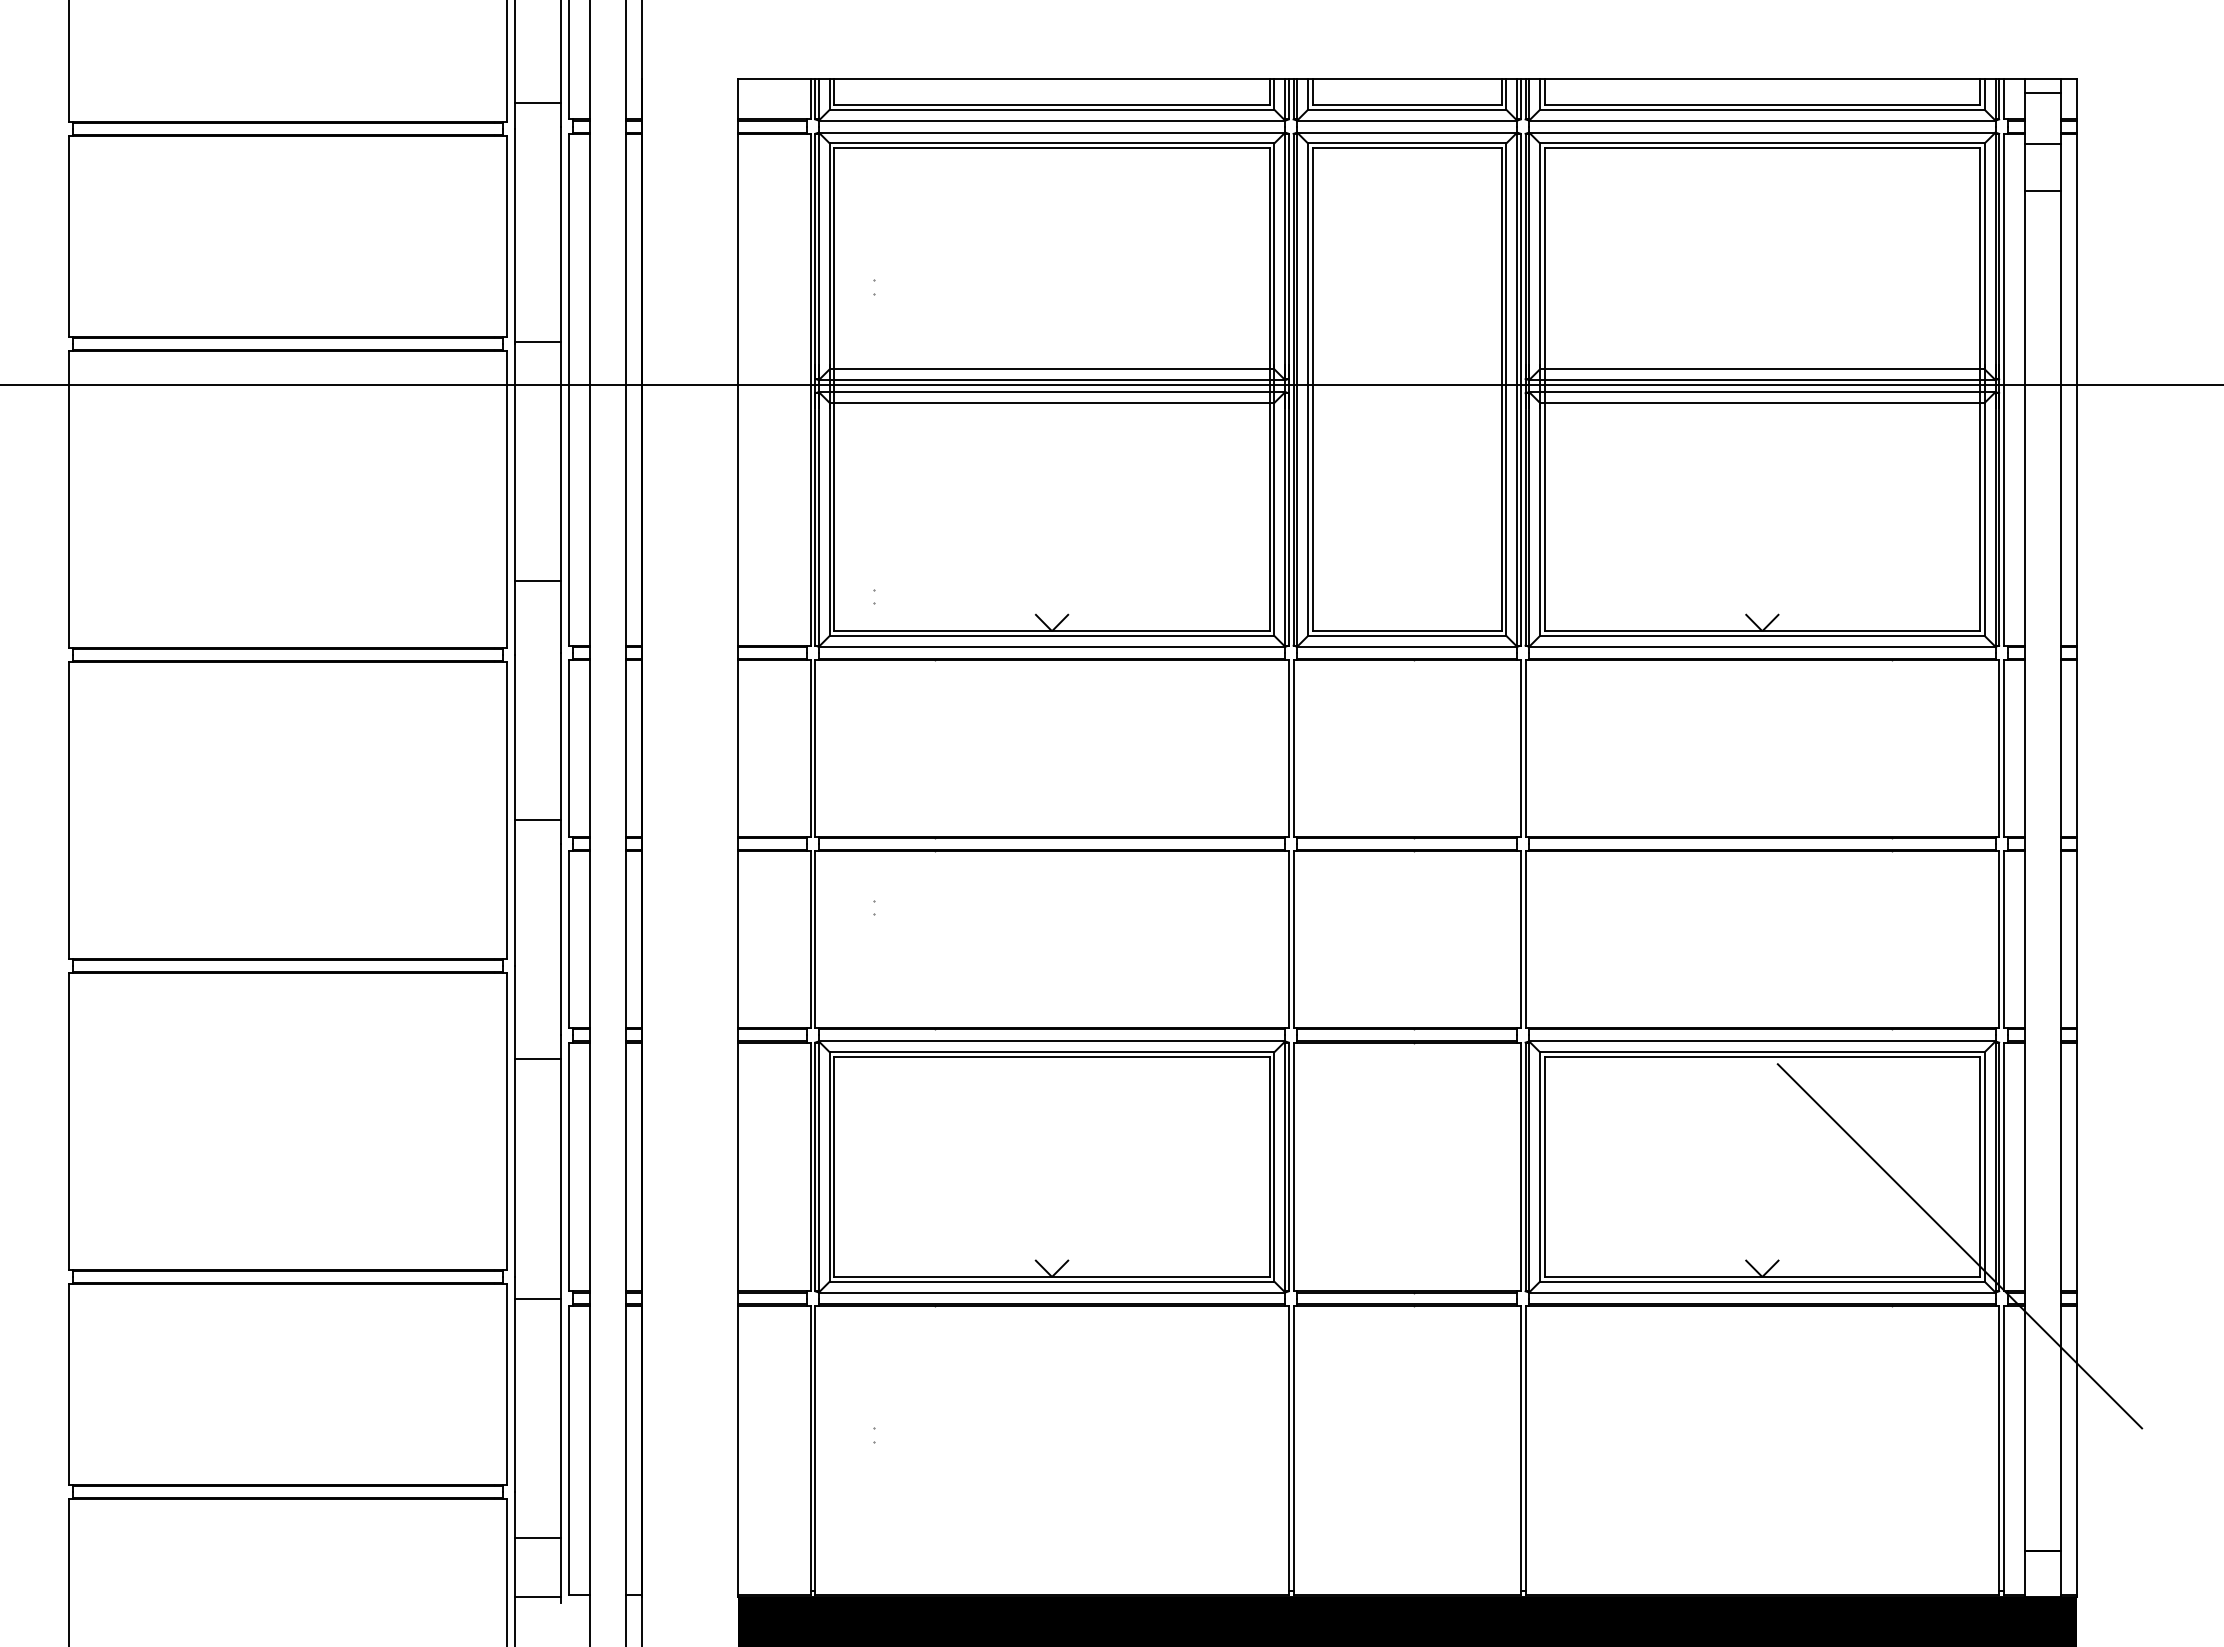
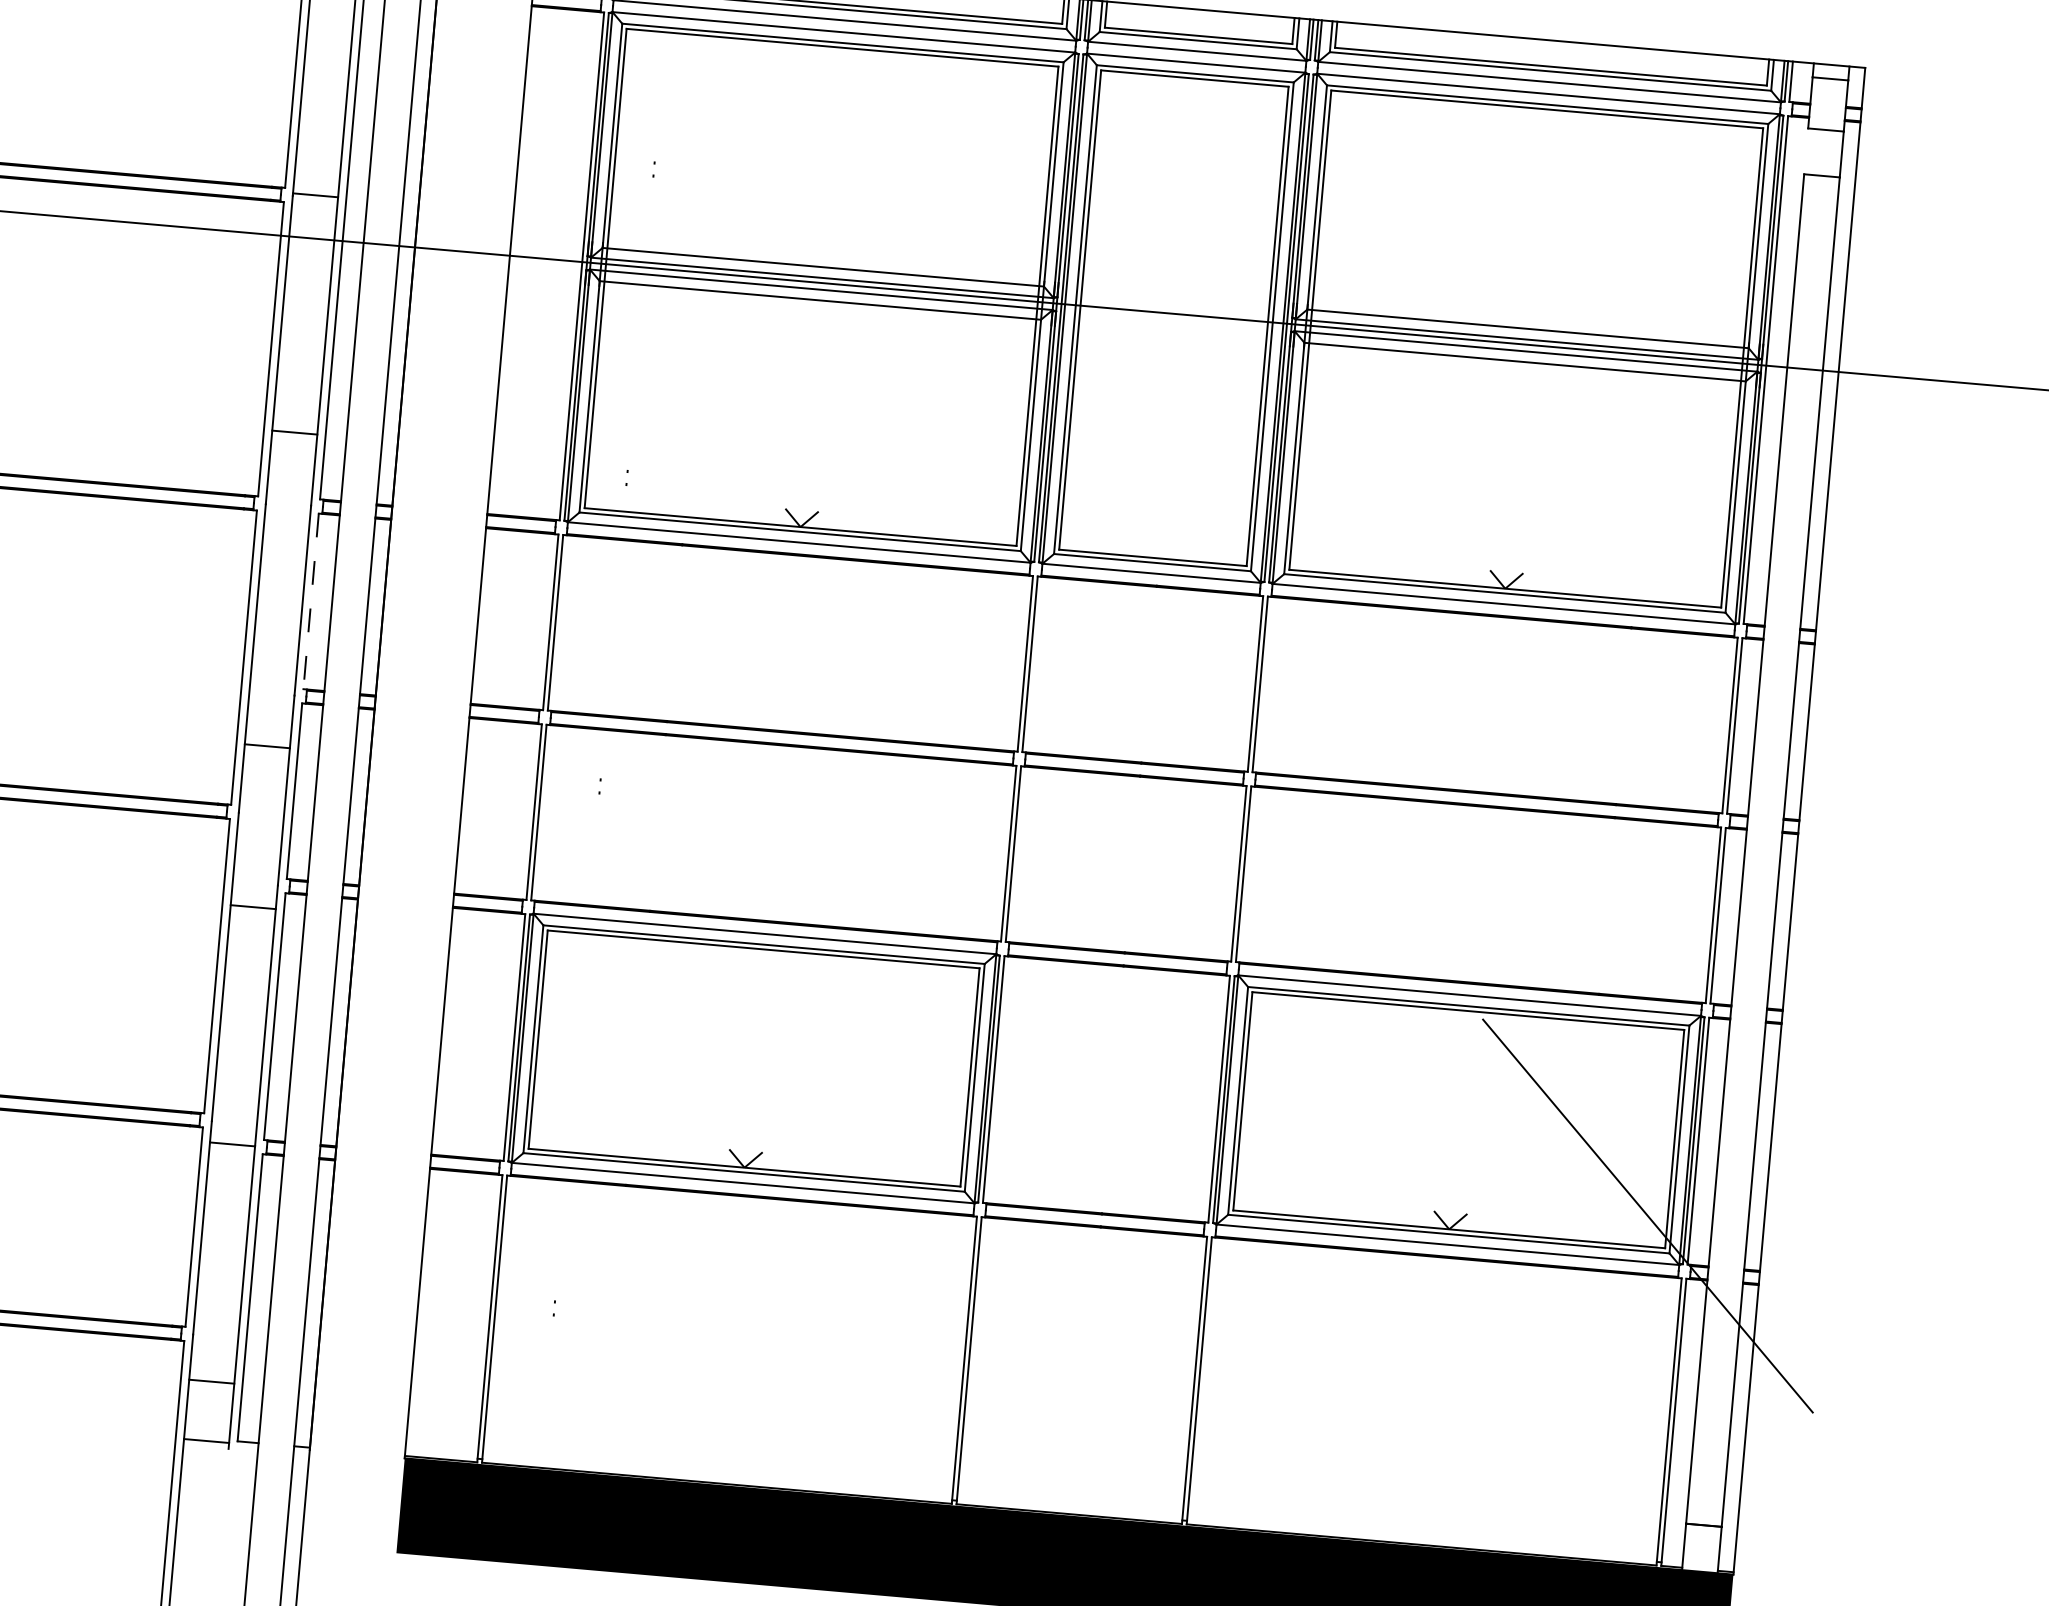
line: (2025, 167) -> (1806, 151), removed
line: (568, 748) -> (310, 601), solid -> dashed
line: (537, 820) -> (266, 746), moved

